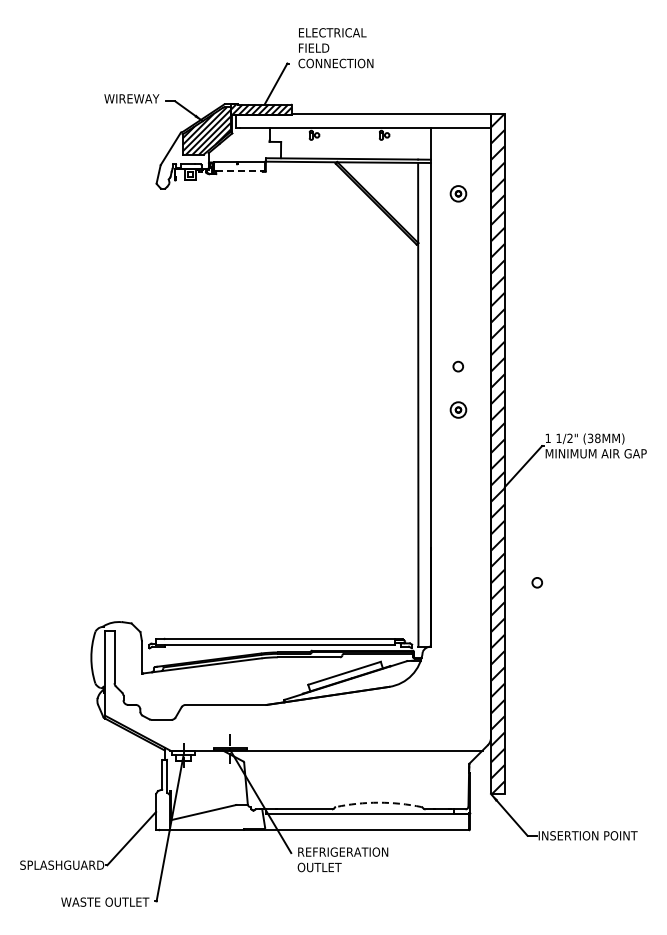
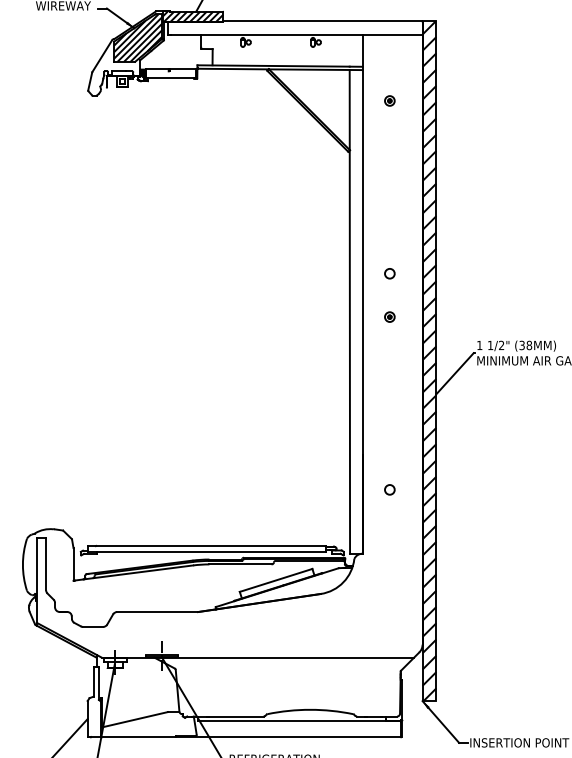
line: (240, 171) -> (172, 78), dashed -> solid
part: (457, 193) -> (389, 100), size x0.62
part: (457, 409) -> (389, 316), size x0.62
circle: (536, 582) -> (389, 489), moved
arc: (378, 802) -> (310, 709), dashed -> solid

